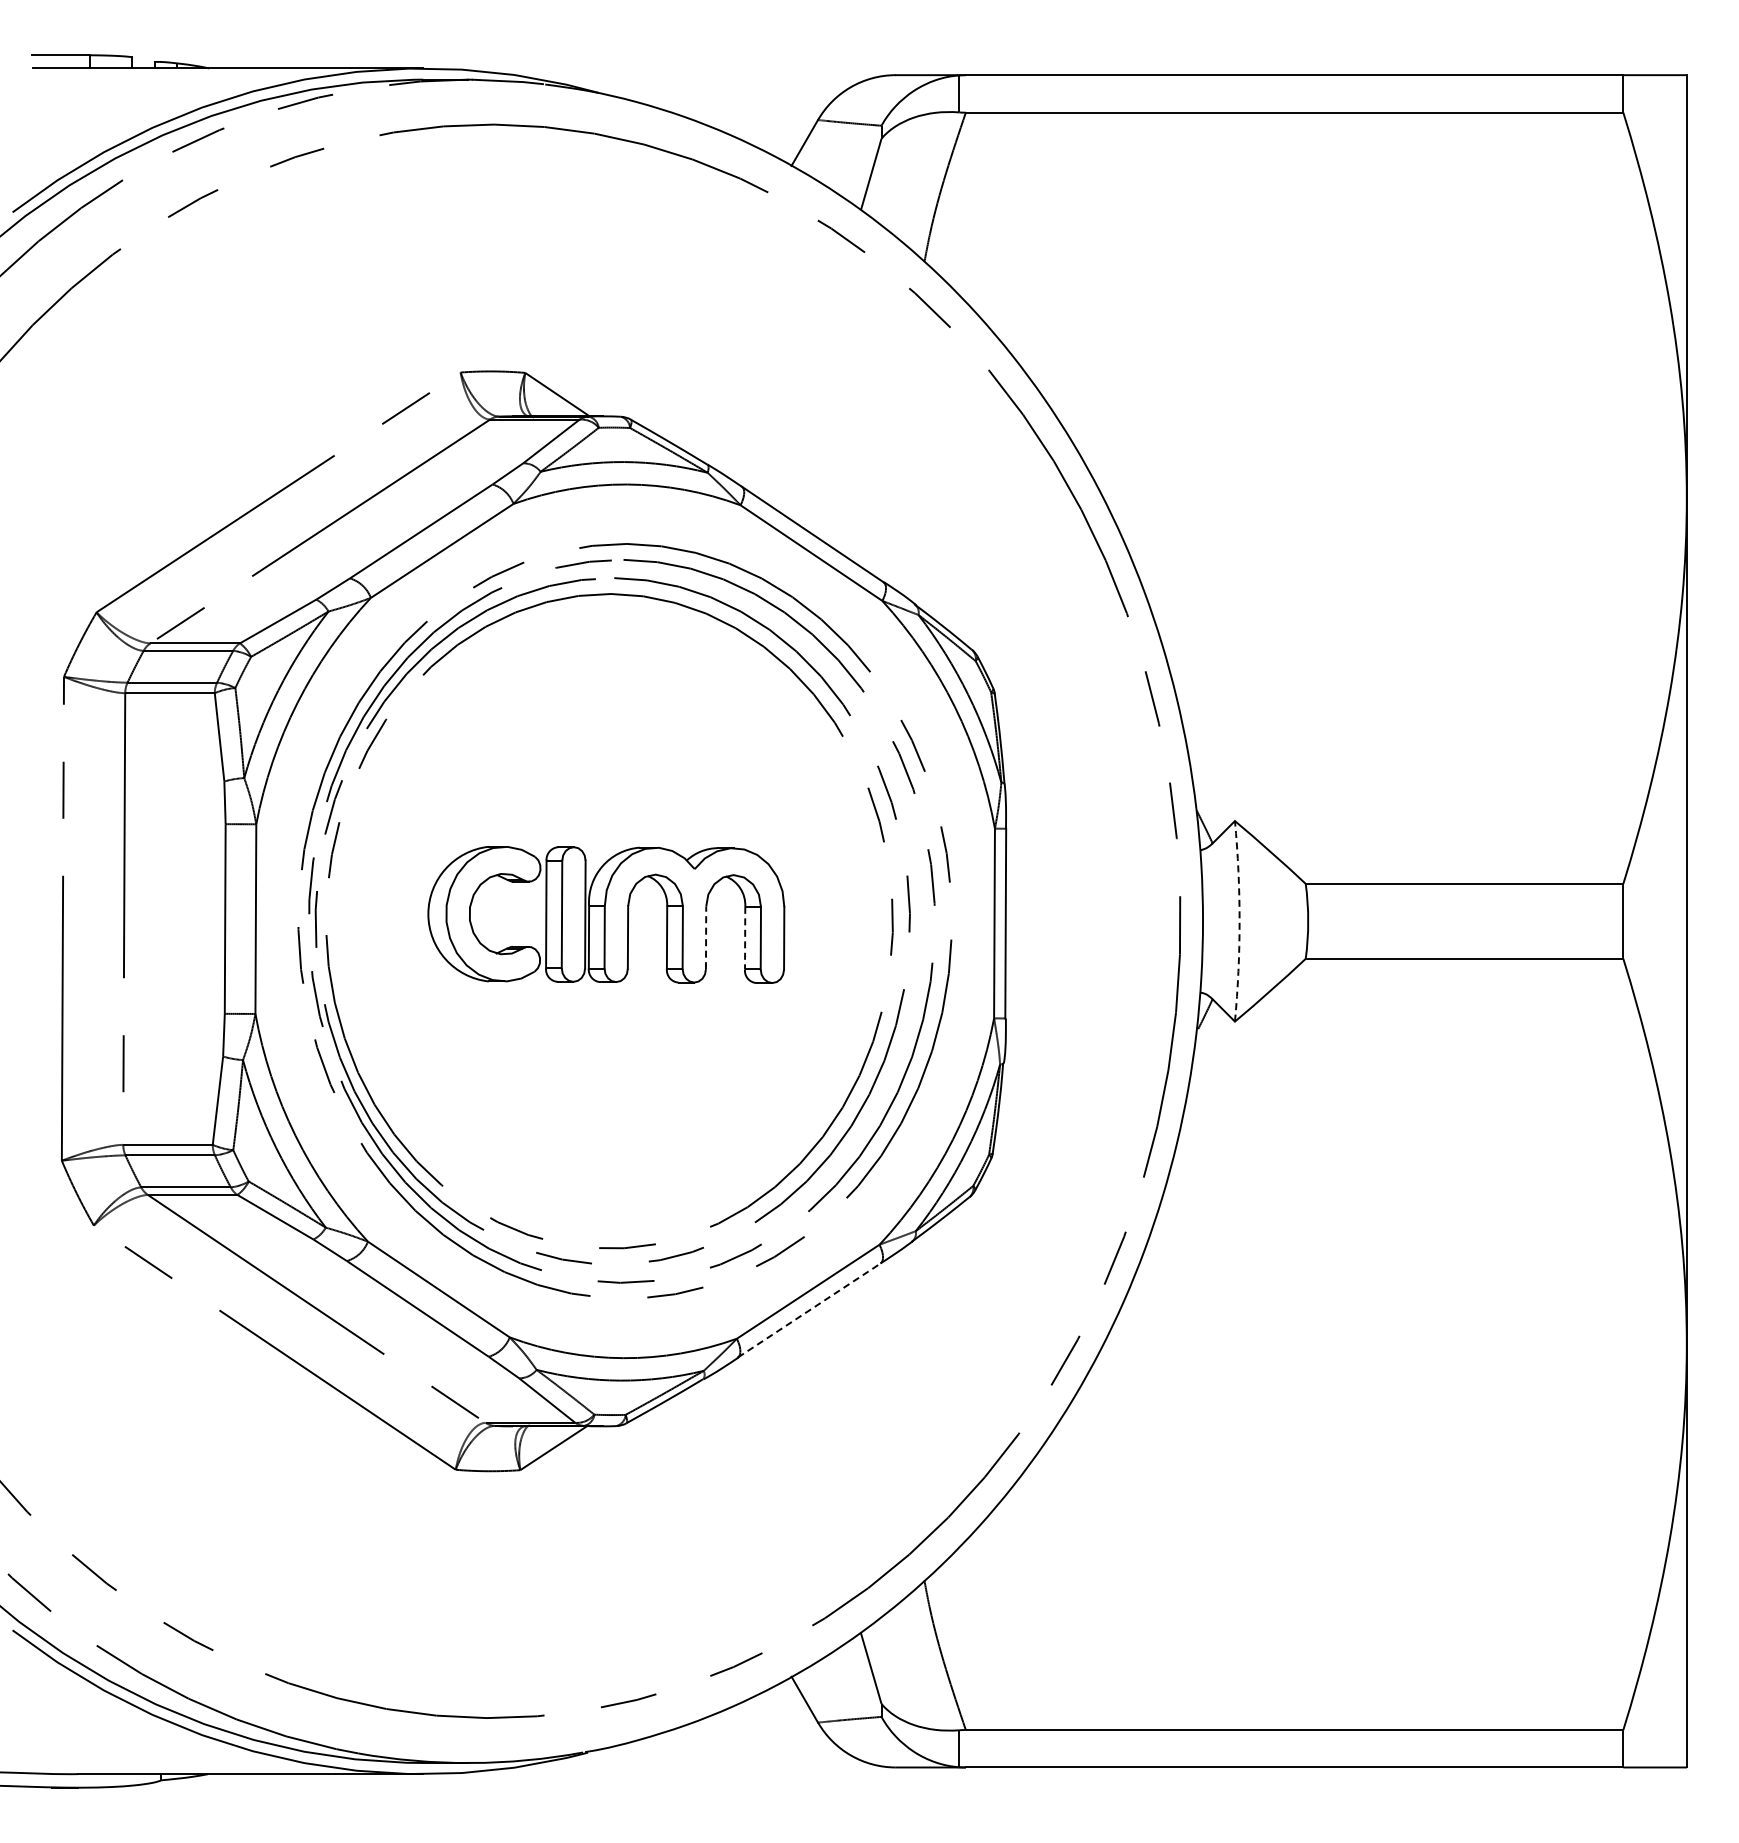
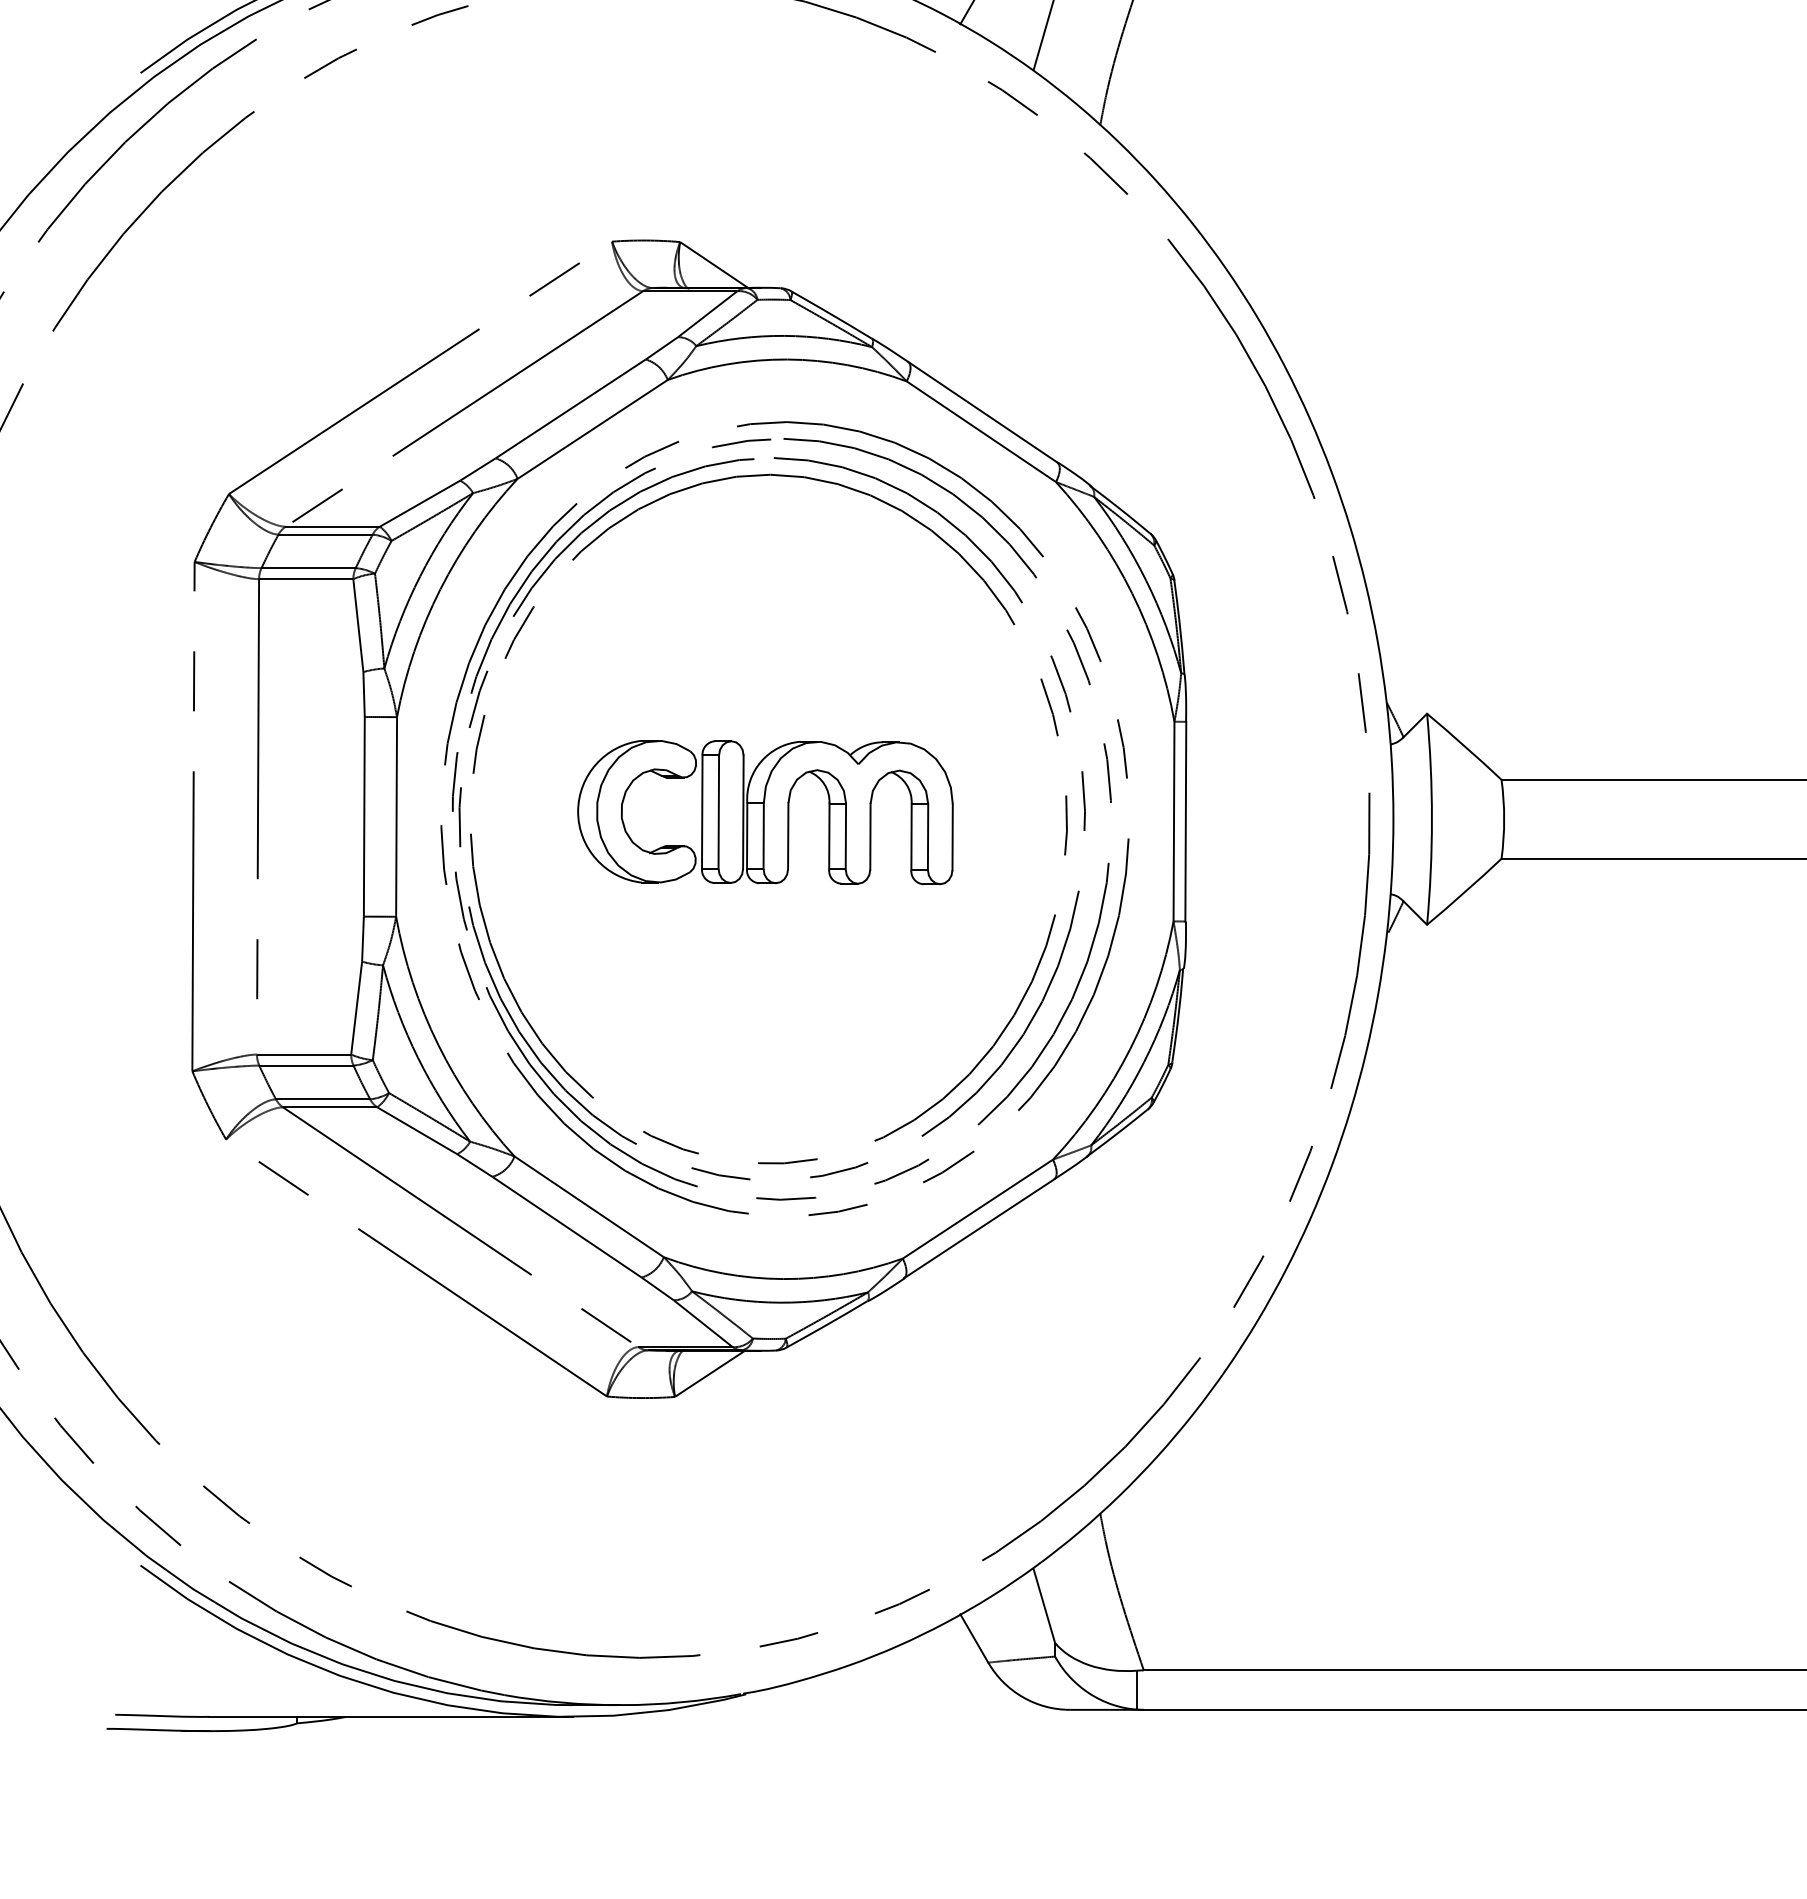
arc: (1239, 921) -> (1431, 819), dashed -> solid
line: (706, 937) -> (870, 836), dashed -> solid
line: (745, 938) -> (911, 837), dashed -> solid
line: (809, 1310) -> (979, 1228), dashed -> solid

